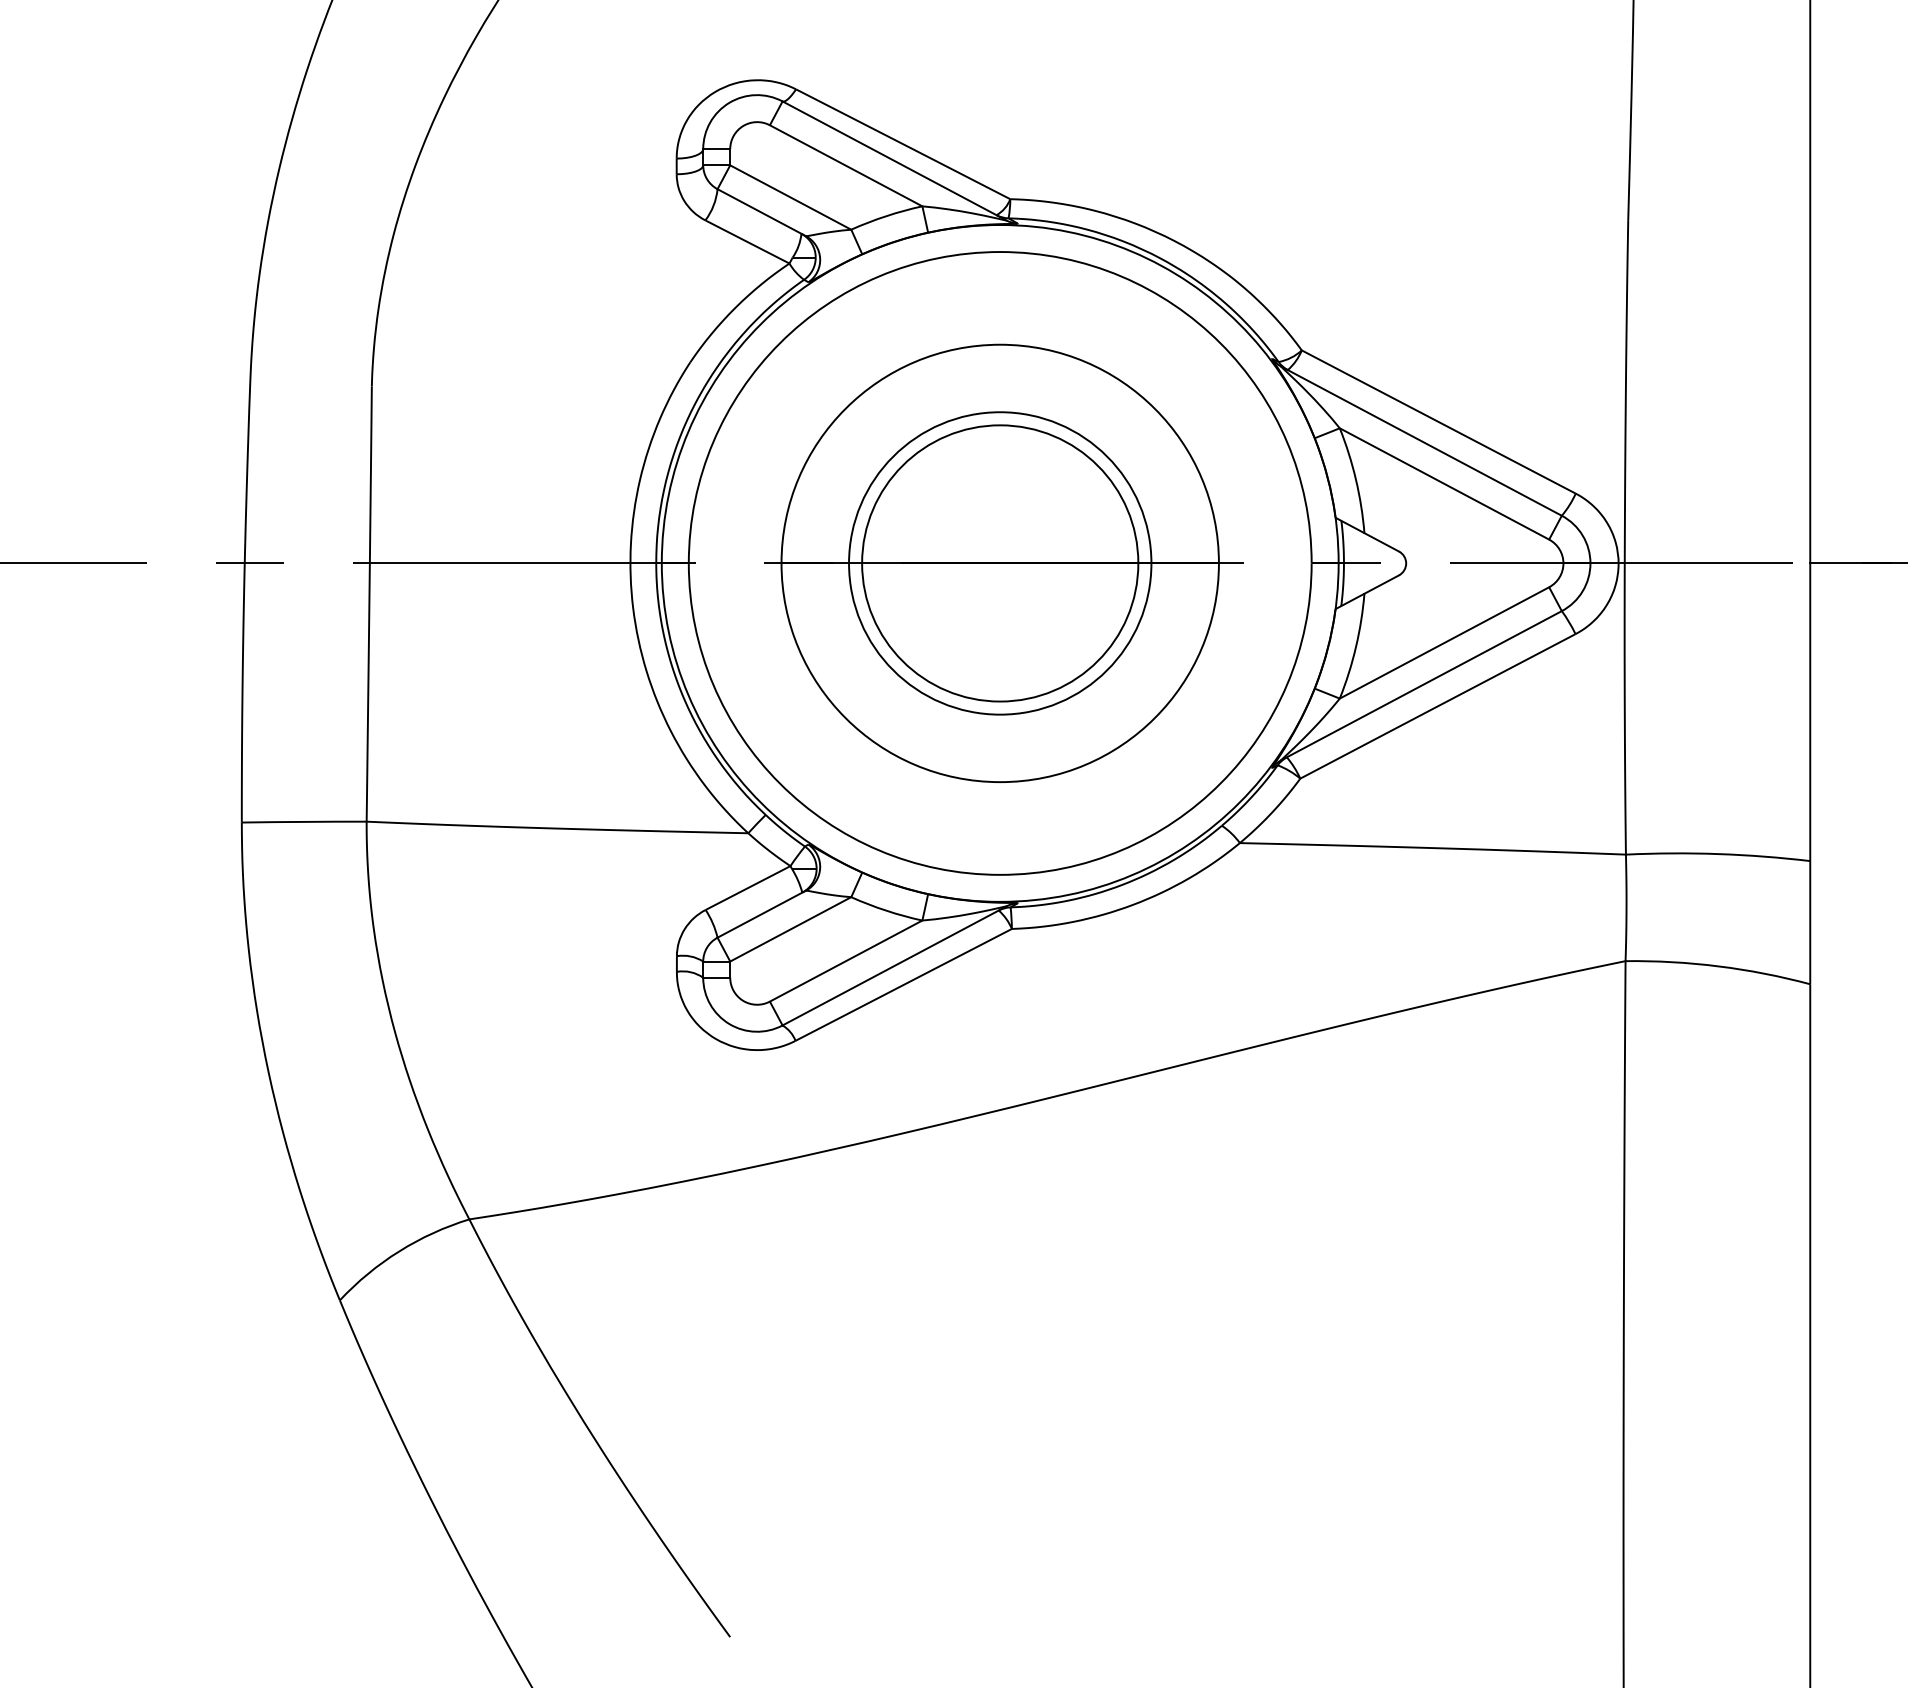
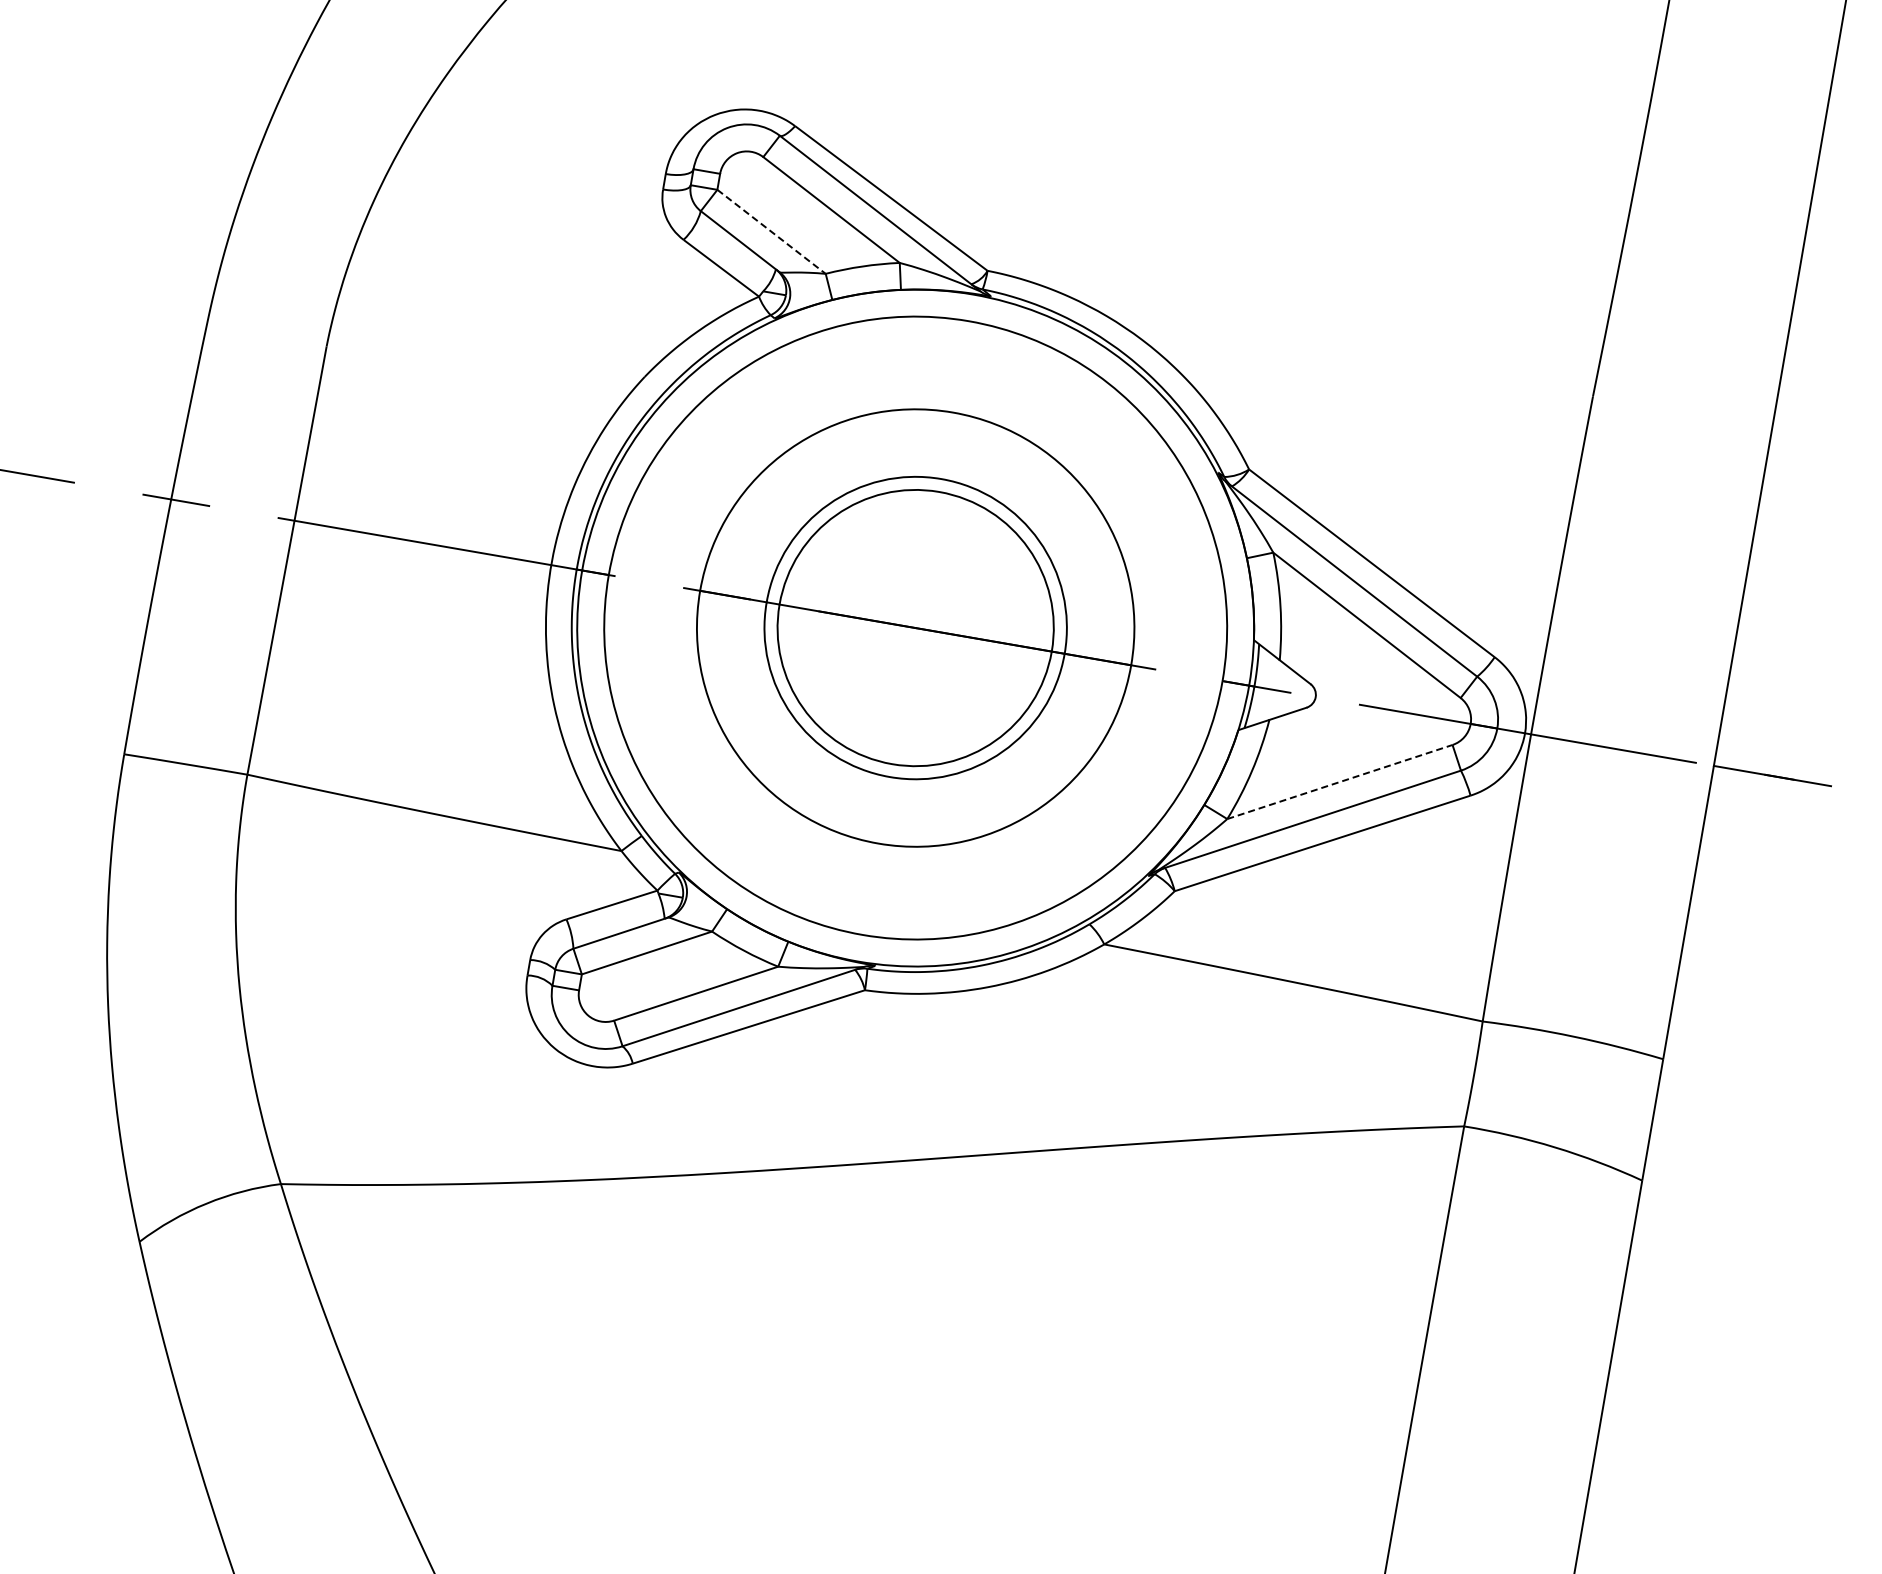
line: (790, 197) -> (771, 231), solid -> dashed
line: (1444, 642) -> (1340, 781), solid -> dashed

